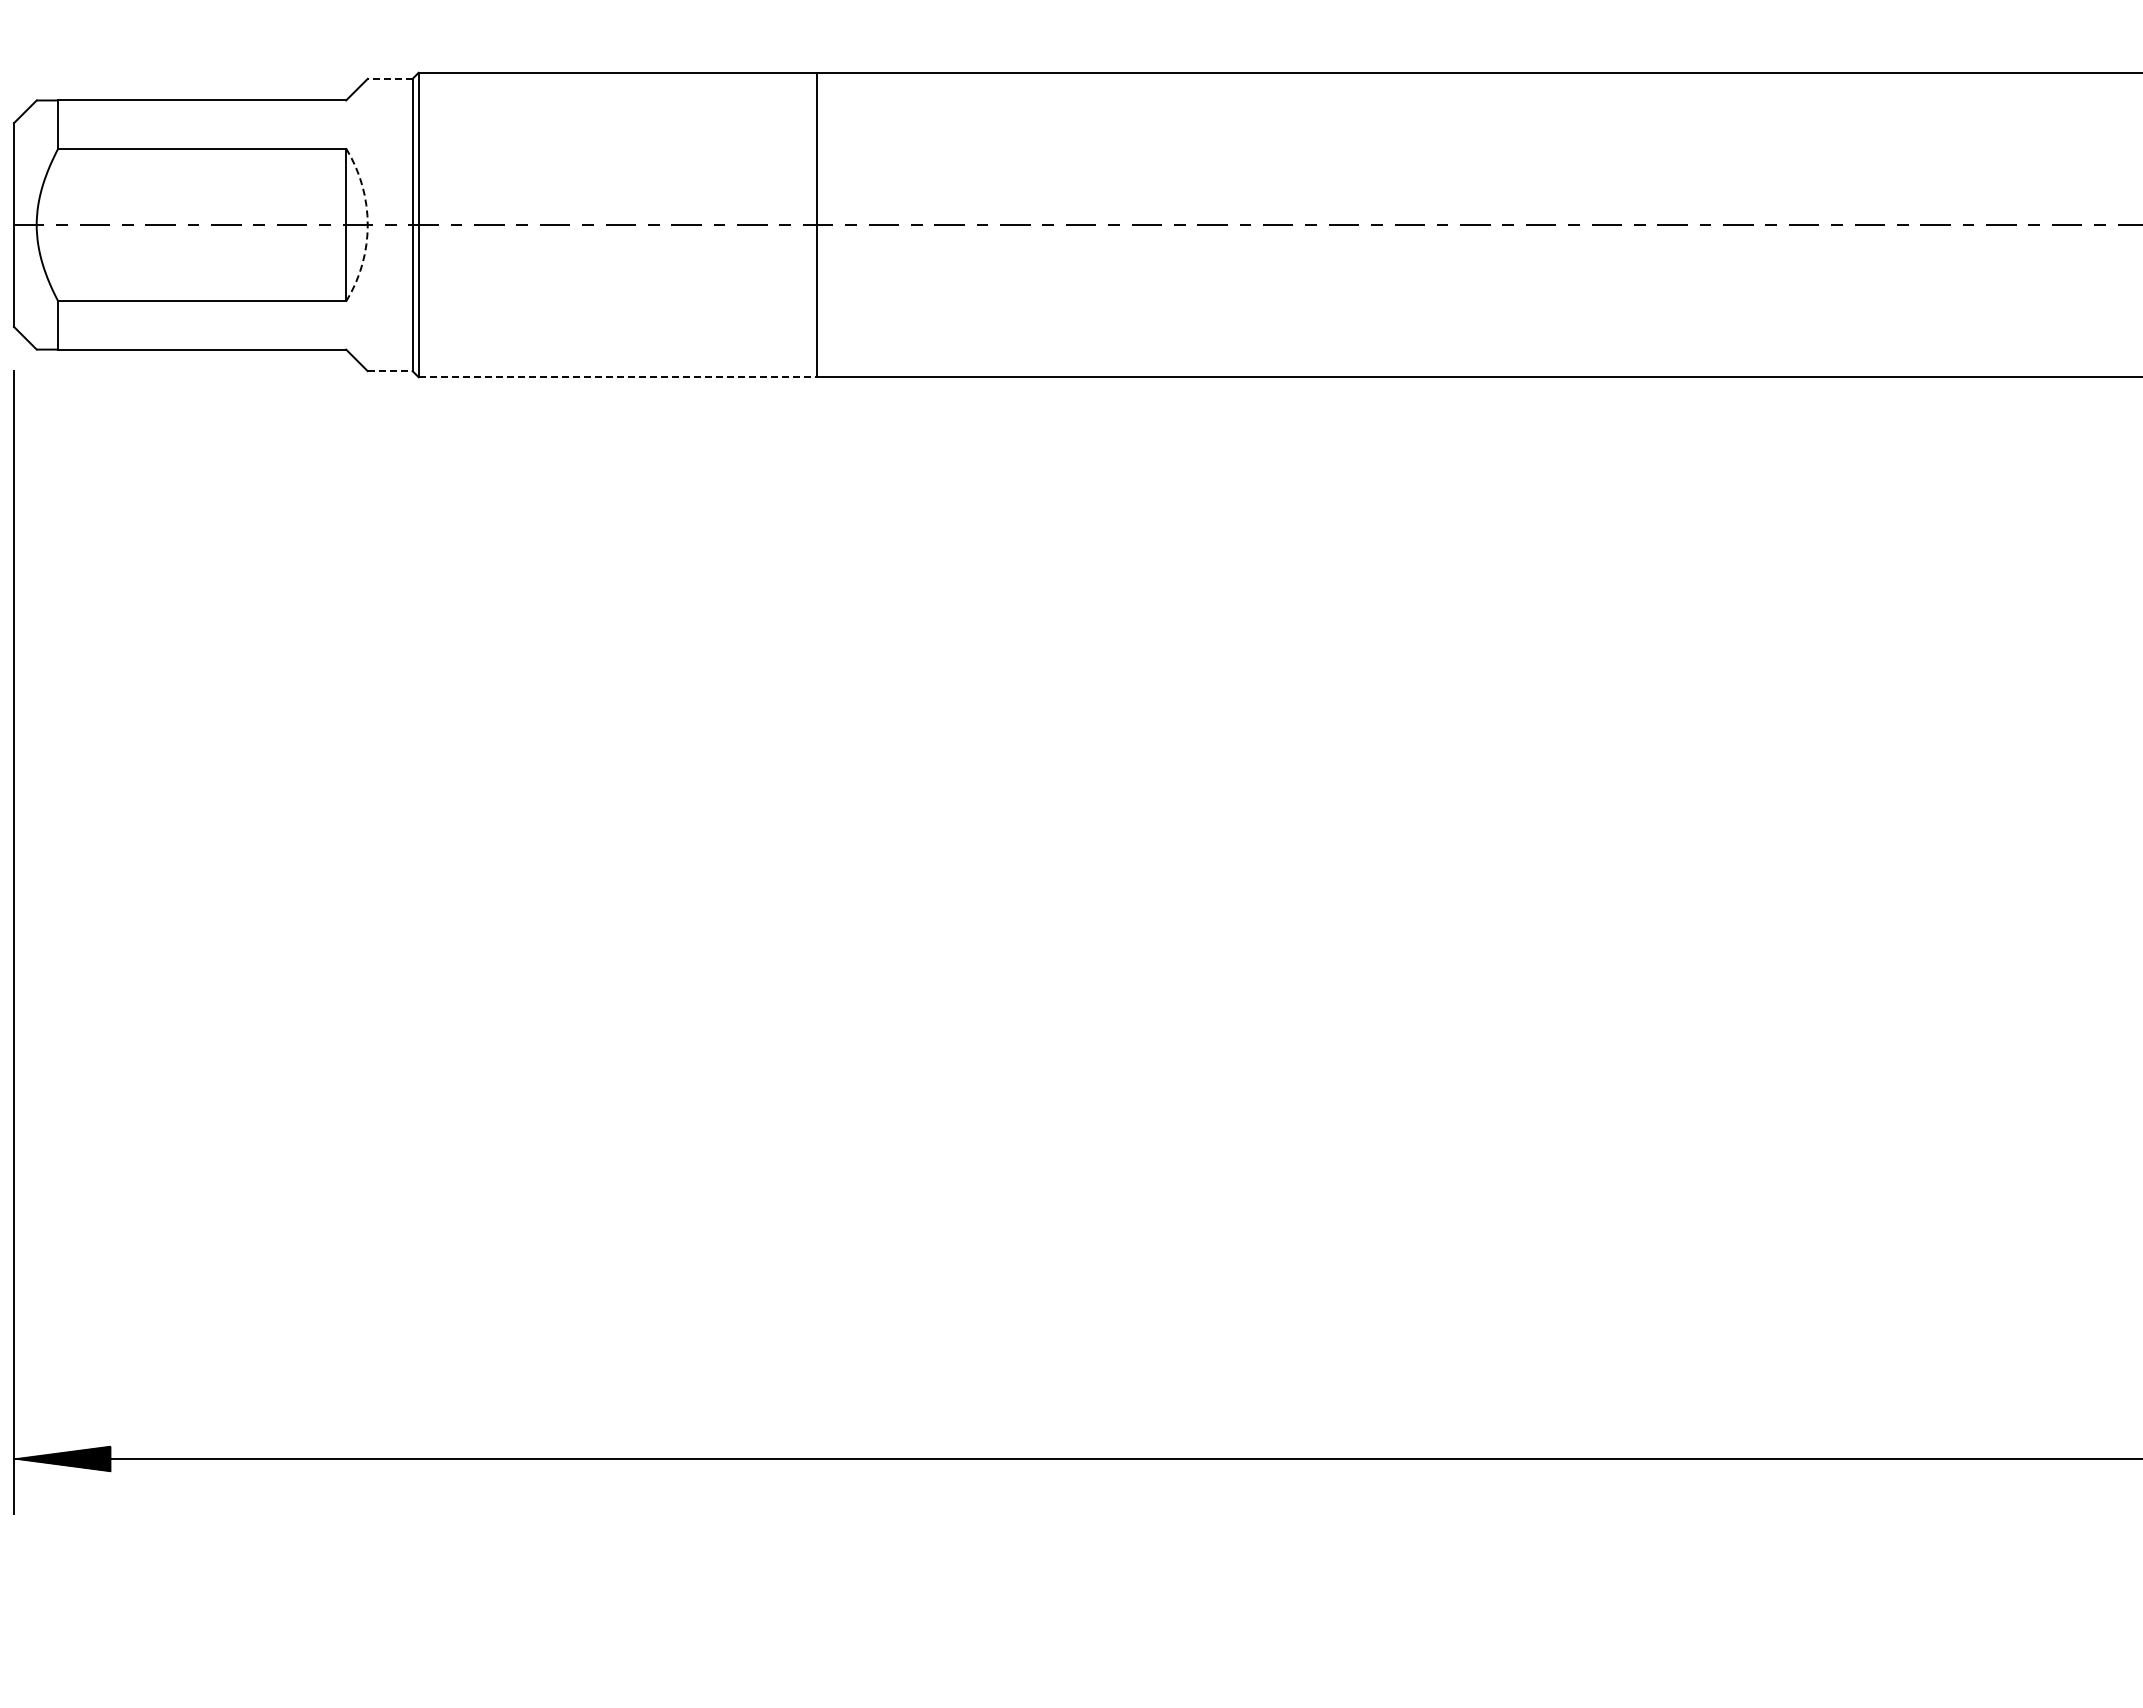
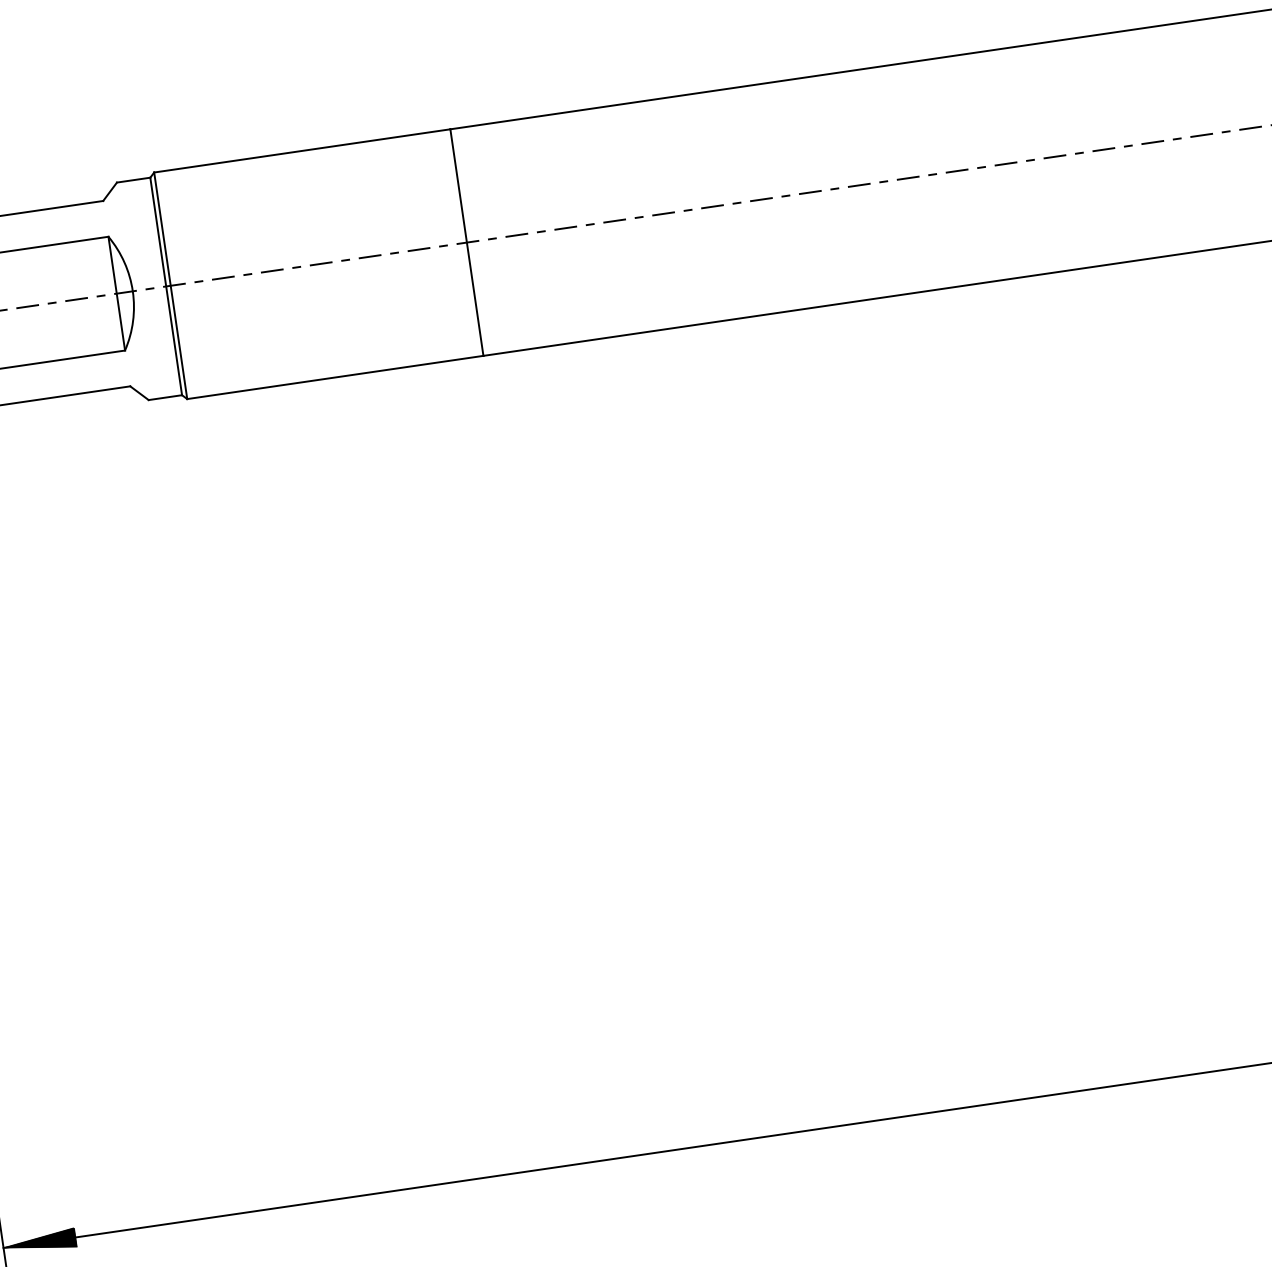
line: (389, 78) -> (133, 179), dashed -> solid
arc: (367, 225) -> (132, 291), dashed -> solid
line: (390, 371) -> (165, 397), dashed -> solid
line: (618, 377) -> (335, 377), dashed -> solid

